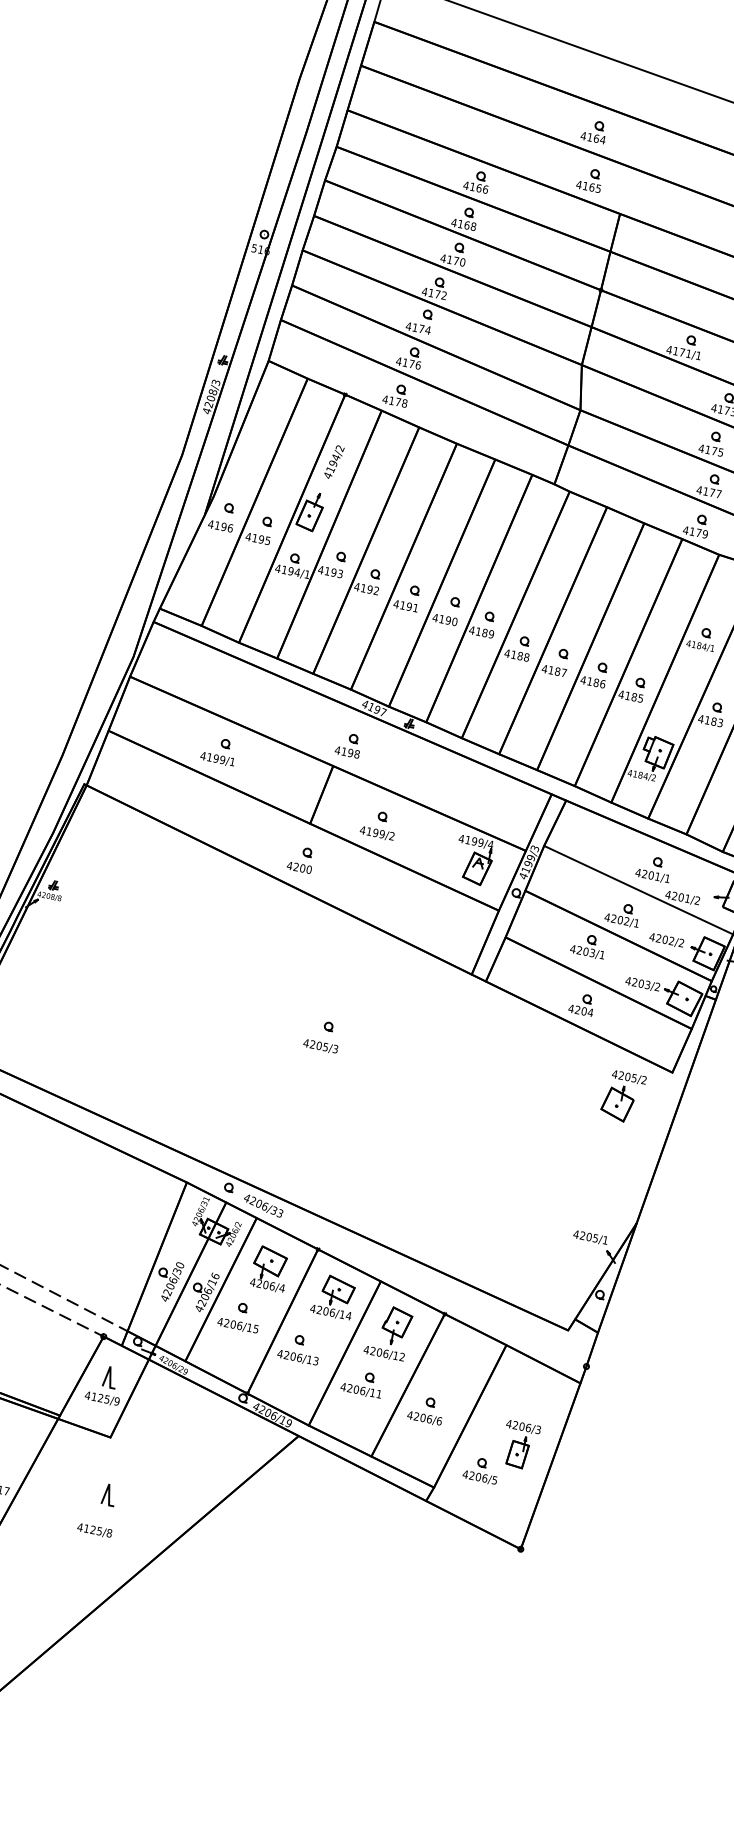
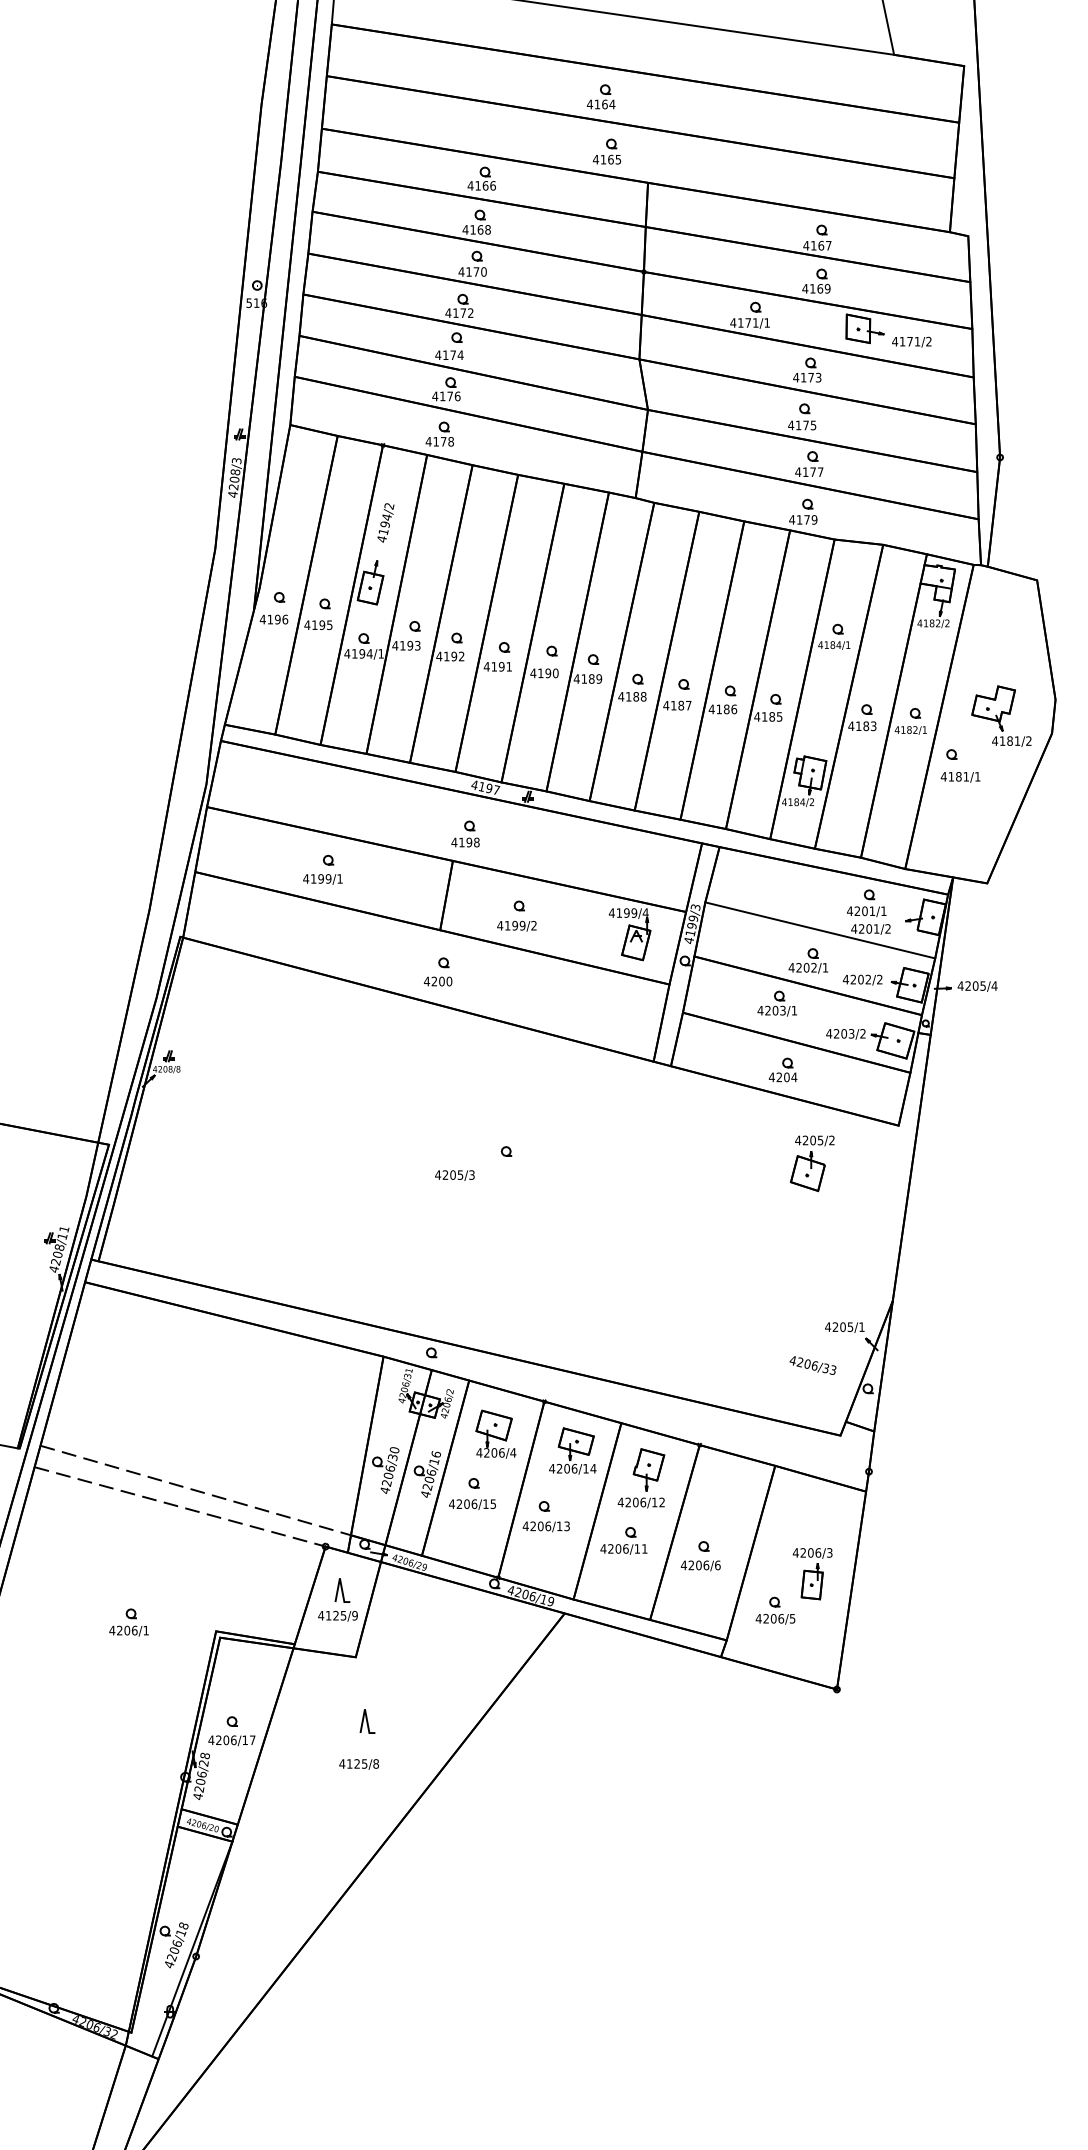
part: (653, 869) -> (866, 903), moved
text: (320, 1046) -> (454, 1175), moved
part: (622, 1096) -> (811, 1163), moved
text: (263, 1205) -> (812, 1365), moved

